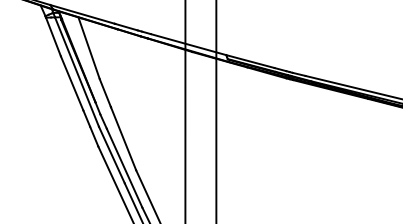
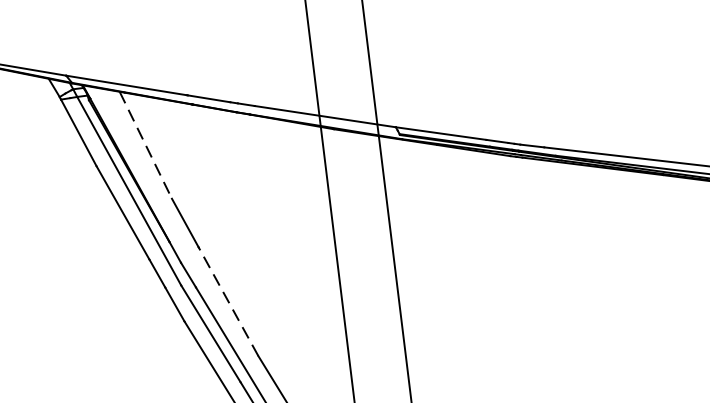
line: (89, 48) -> (146, 145), solid -> dashed
line: (123, 138) -> (228, 301), solid -> dashed

